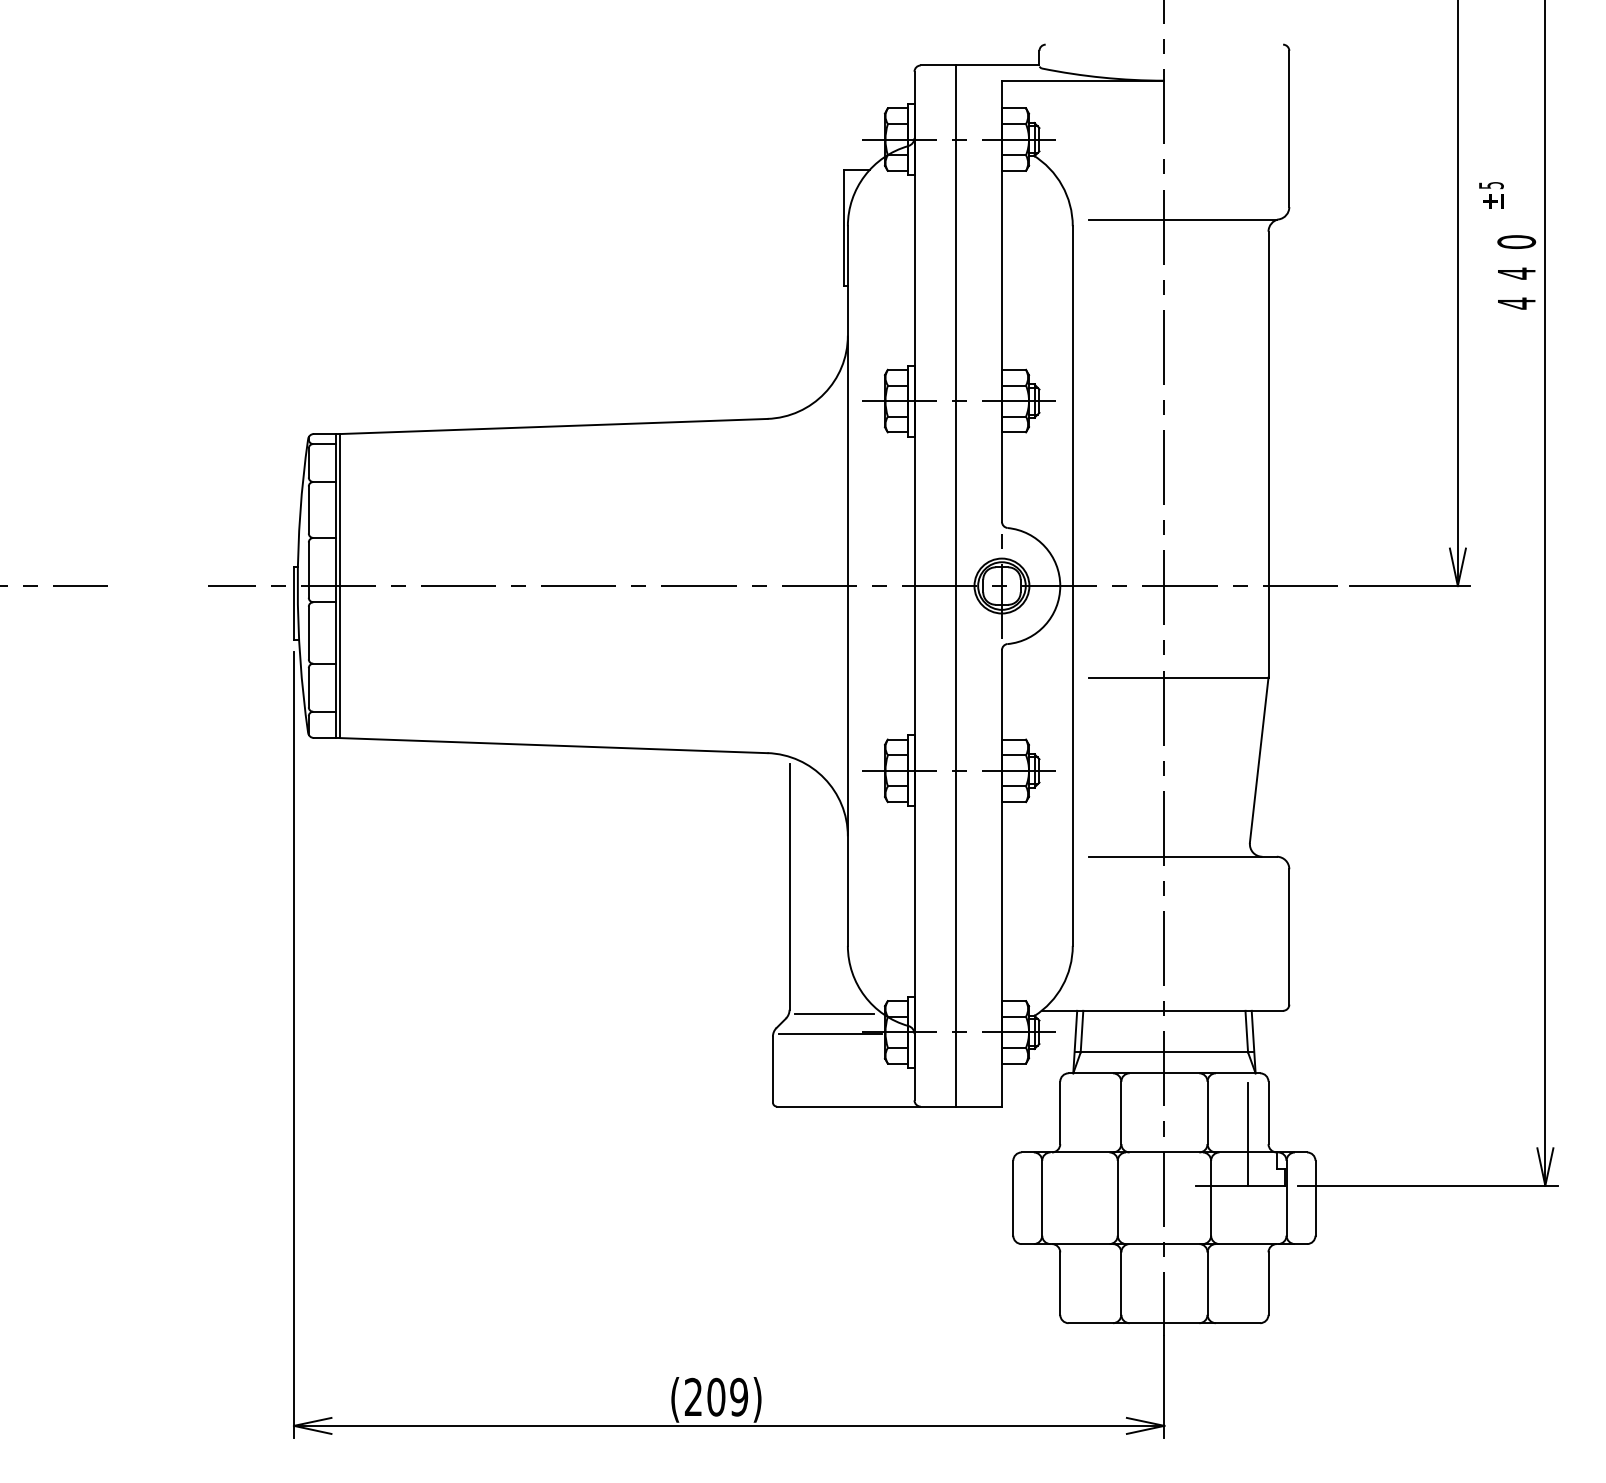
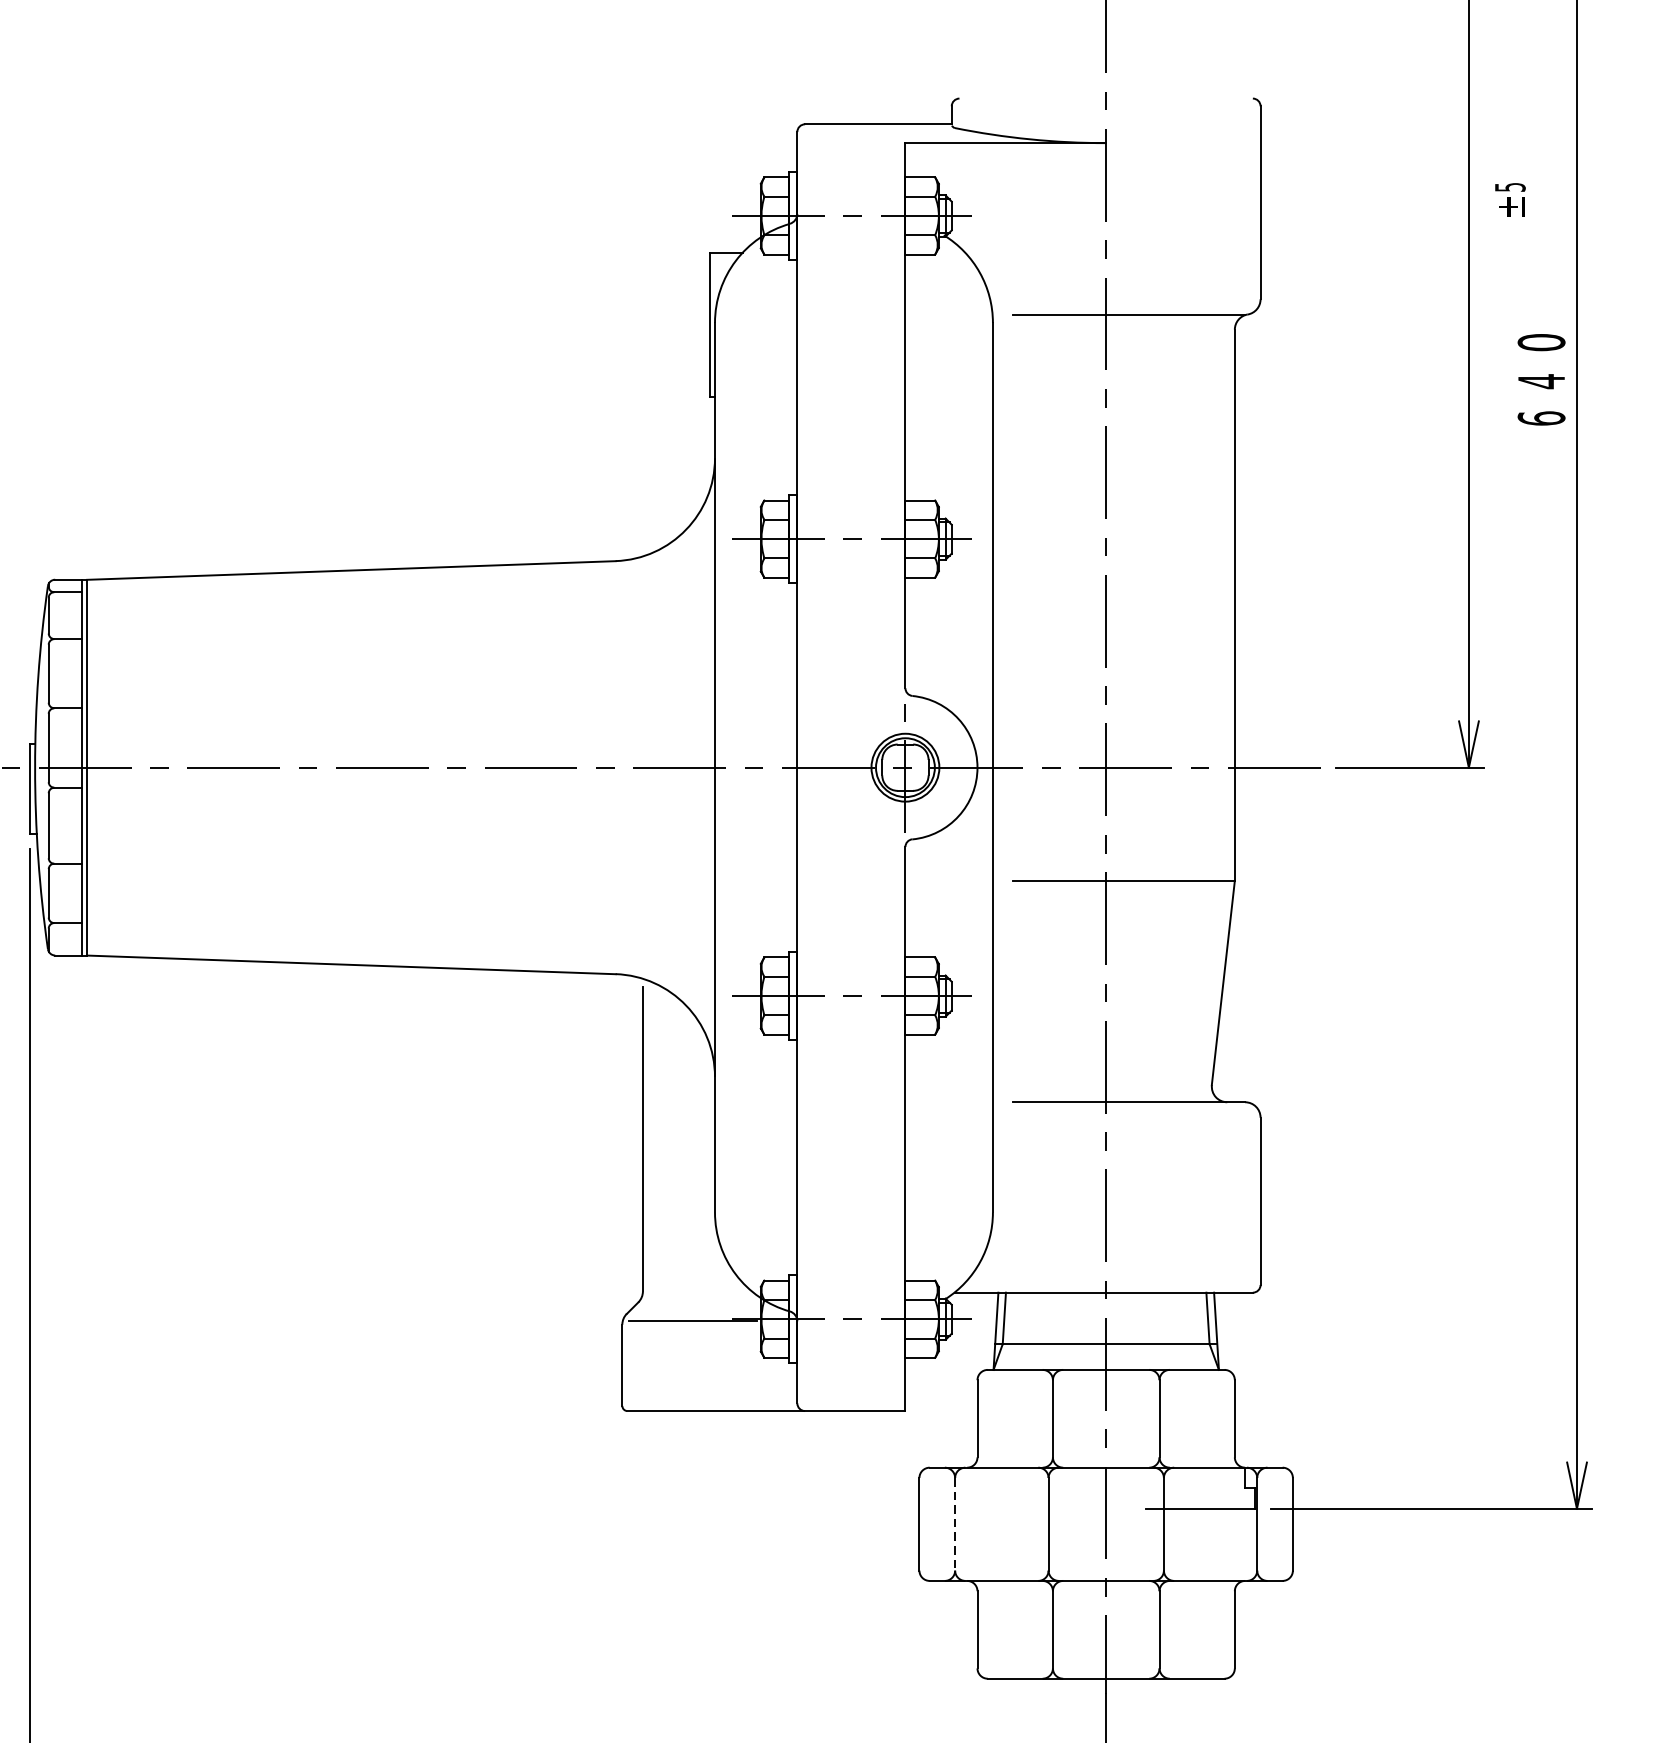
text: (1491, 195) -> (1510, 199), moved
text: (1516, 303) -> (1541, 418), 4 -> 6
line: (956, 585) -> (849, 767), removed
line: (834, 1013) -> (698, 1295), removed
line: (1247, 1133) -> (1208, 1444), removed
line: (1042, 1198) -> (955, 1524), solid -> dashed

